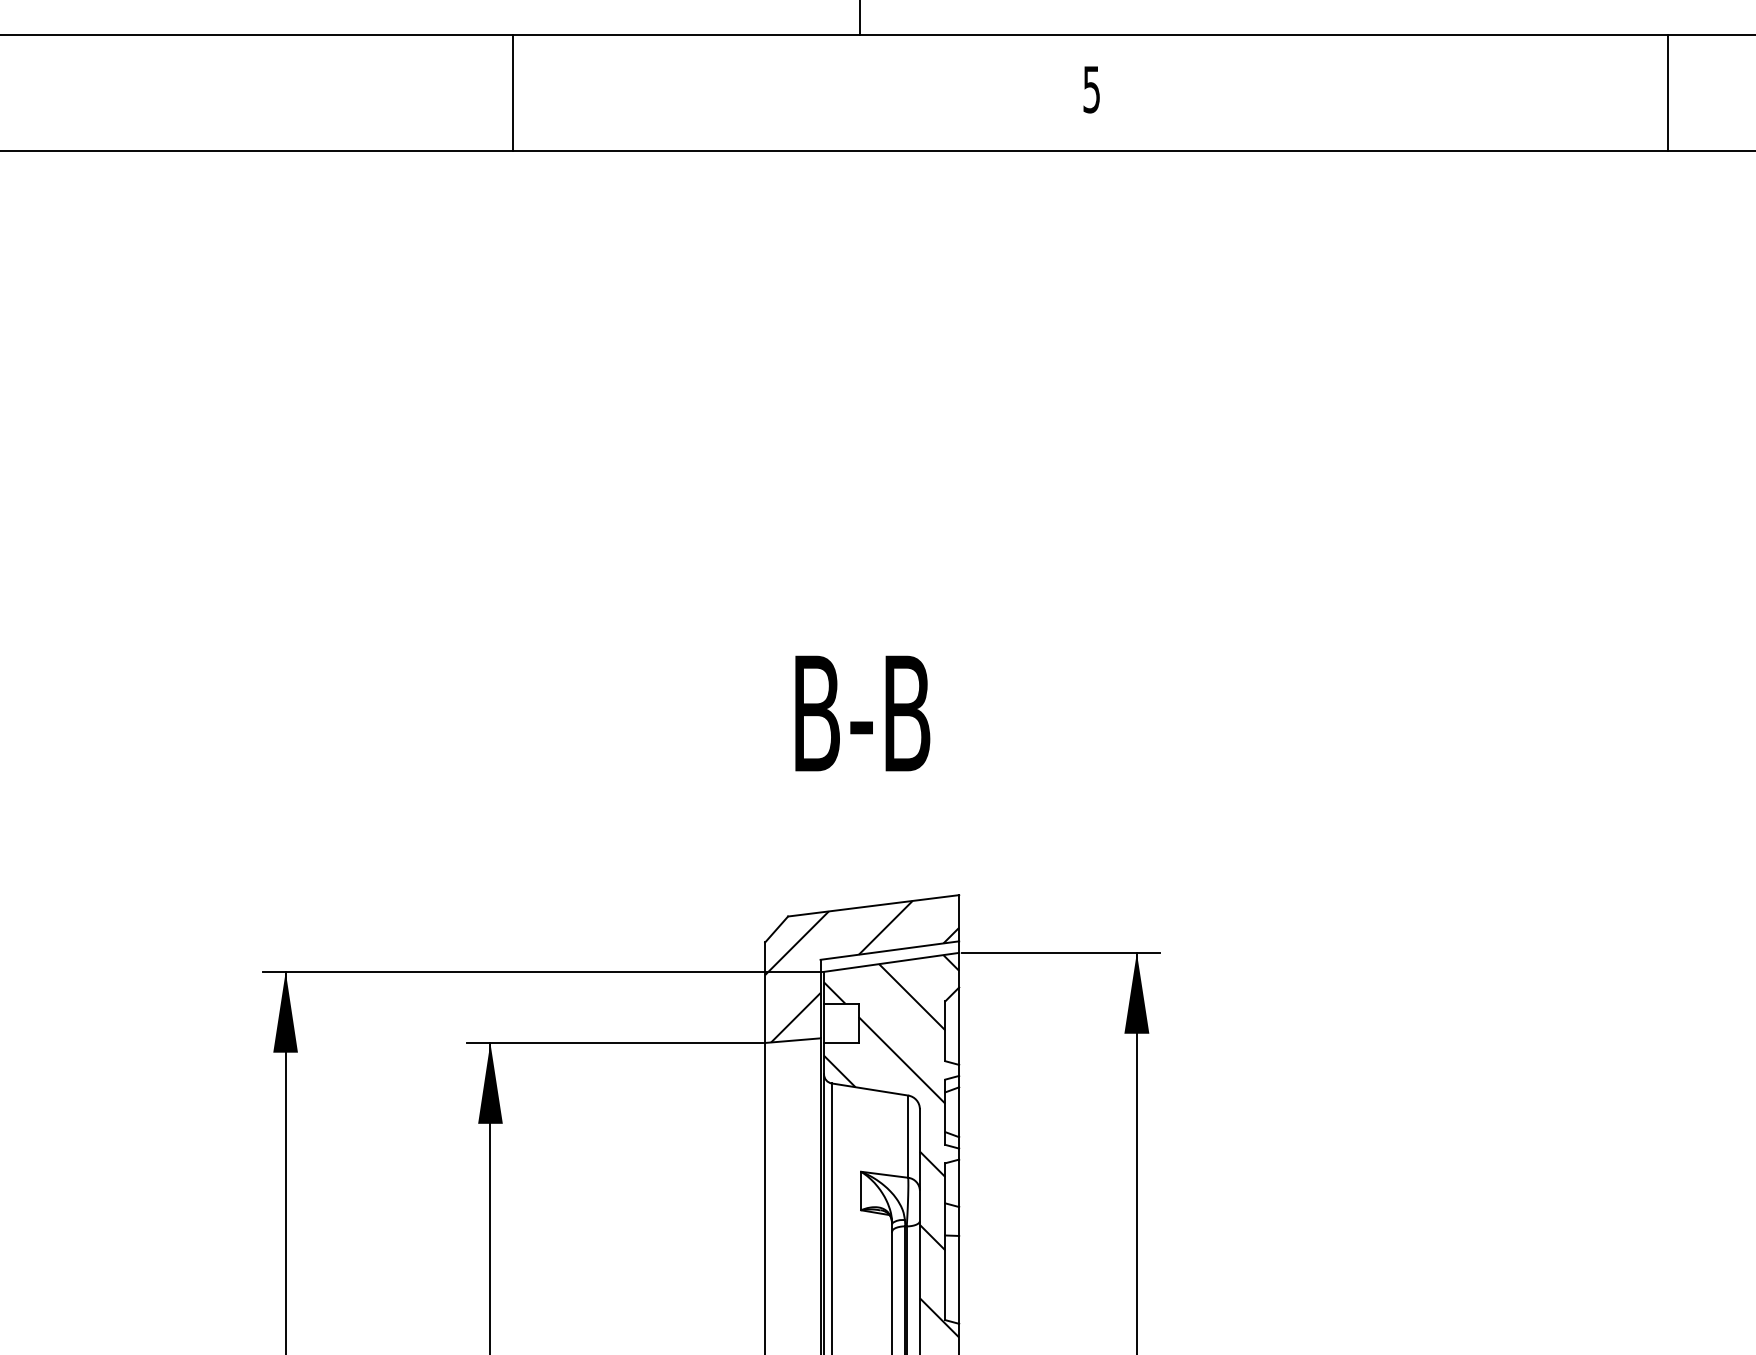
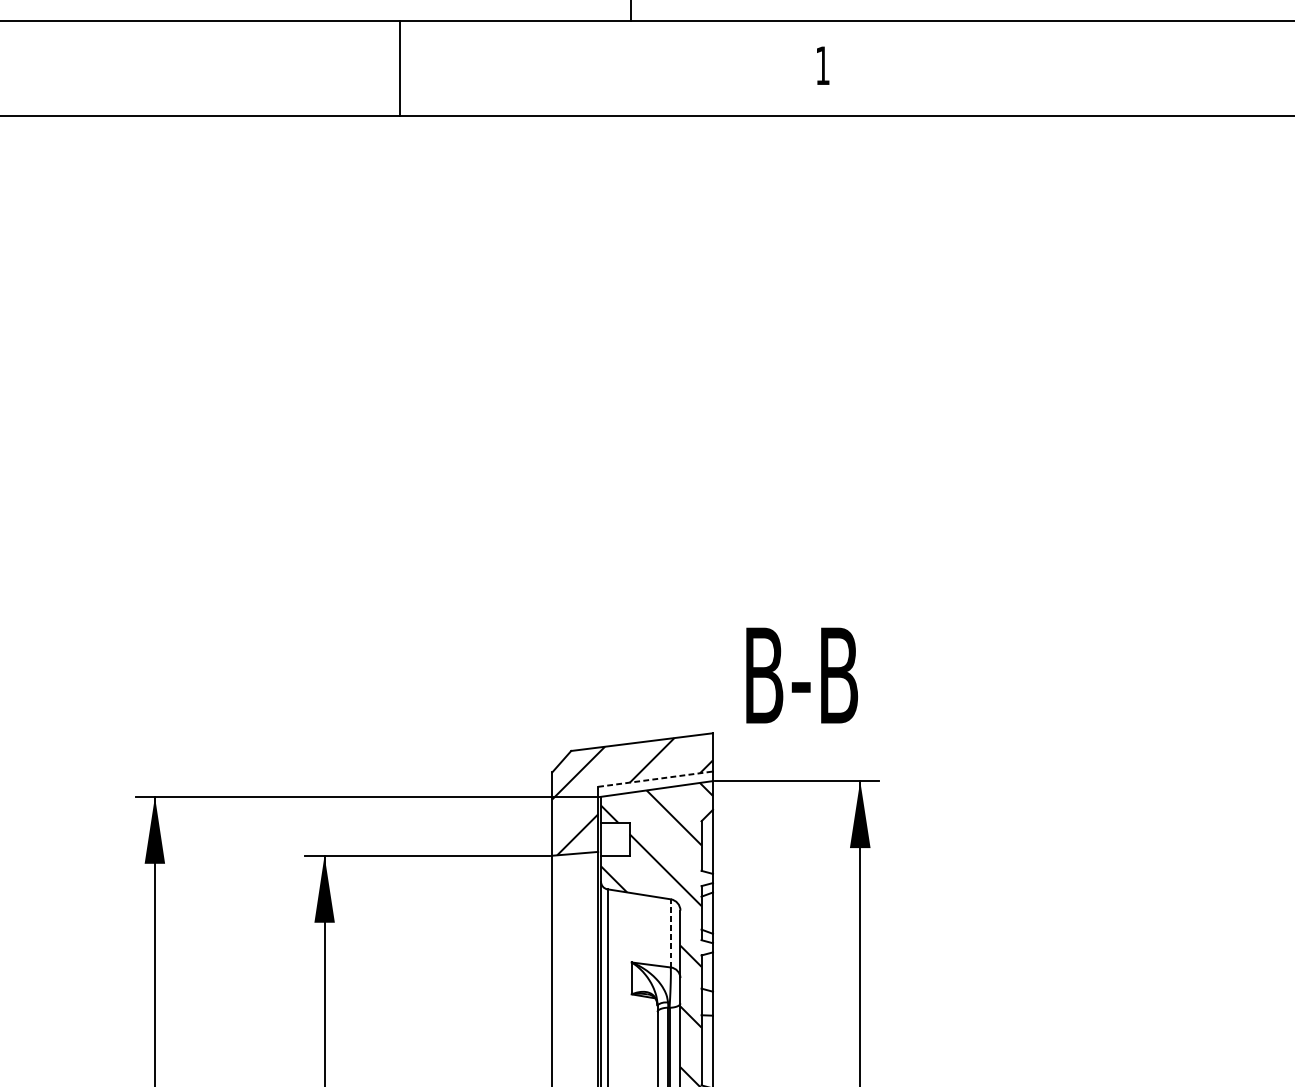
text: (1091, 89) -> (822, 65), 5 -> 1
line: (513, 92) -> (400, 68), moved
text: (862, 713) -> (801, 675), moved
line: (889, 950) -> (655, 779), solid -> dashed
line: (908, 1136) -> (671, 933), solid -> dashed

